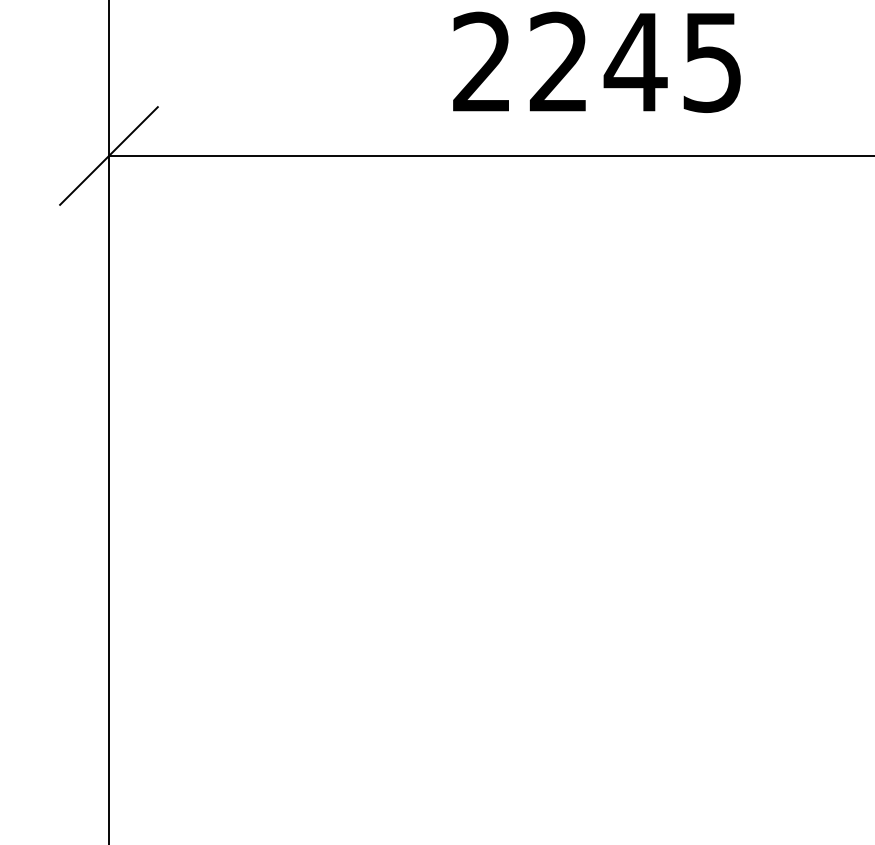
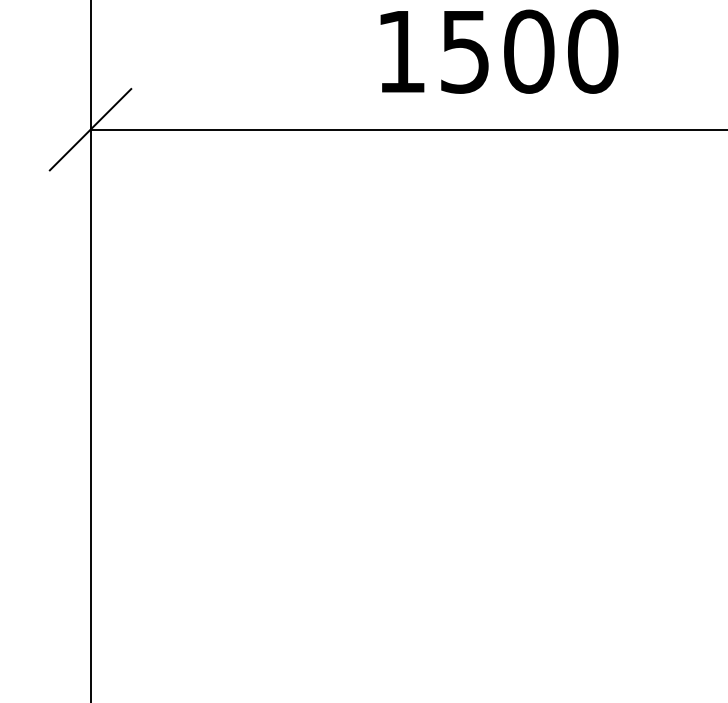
text: (598, 62) -> (498, 51), 2245 -> 1500

